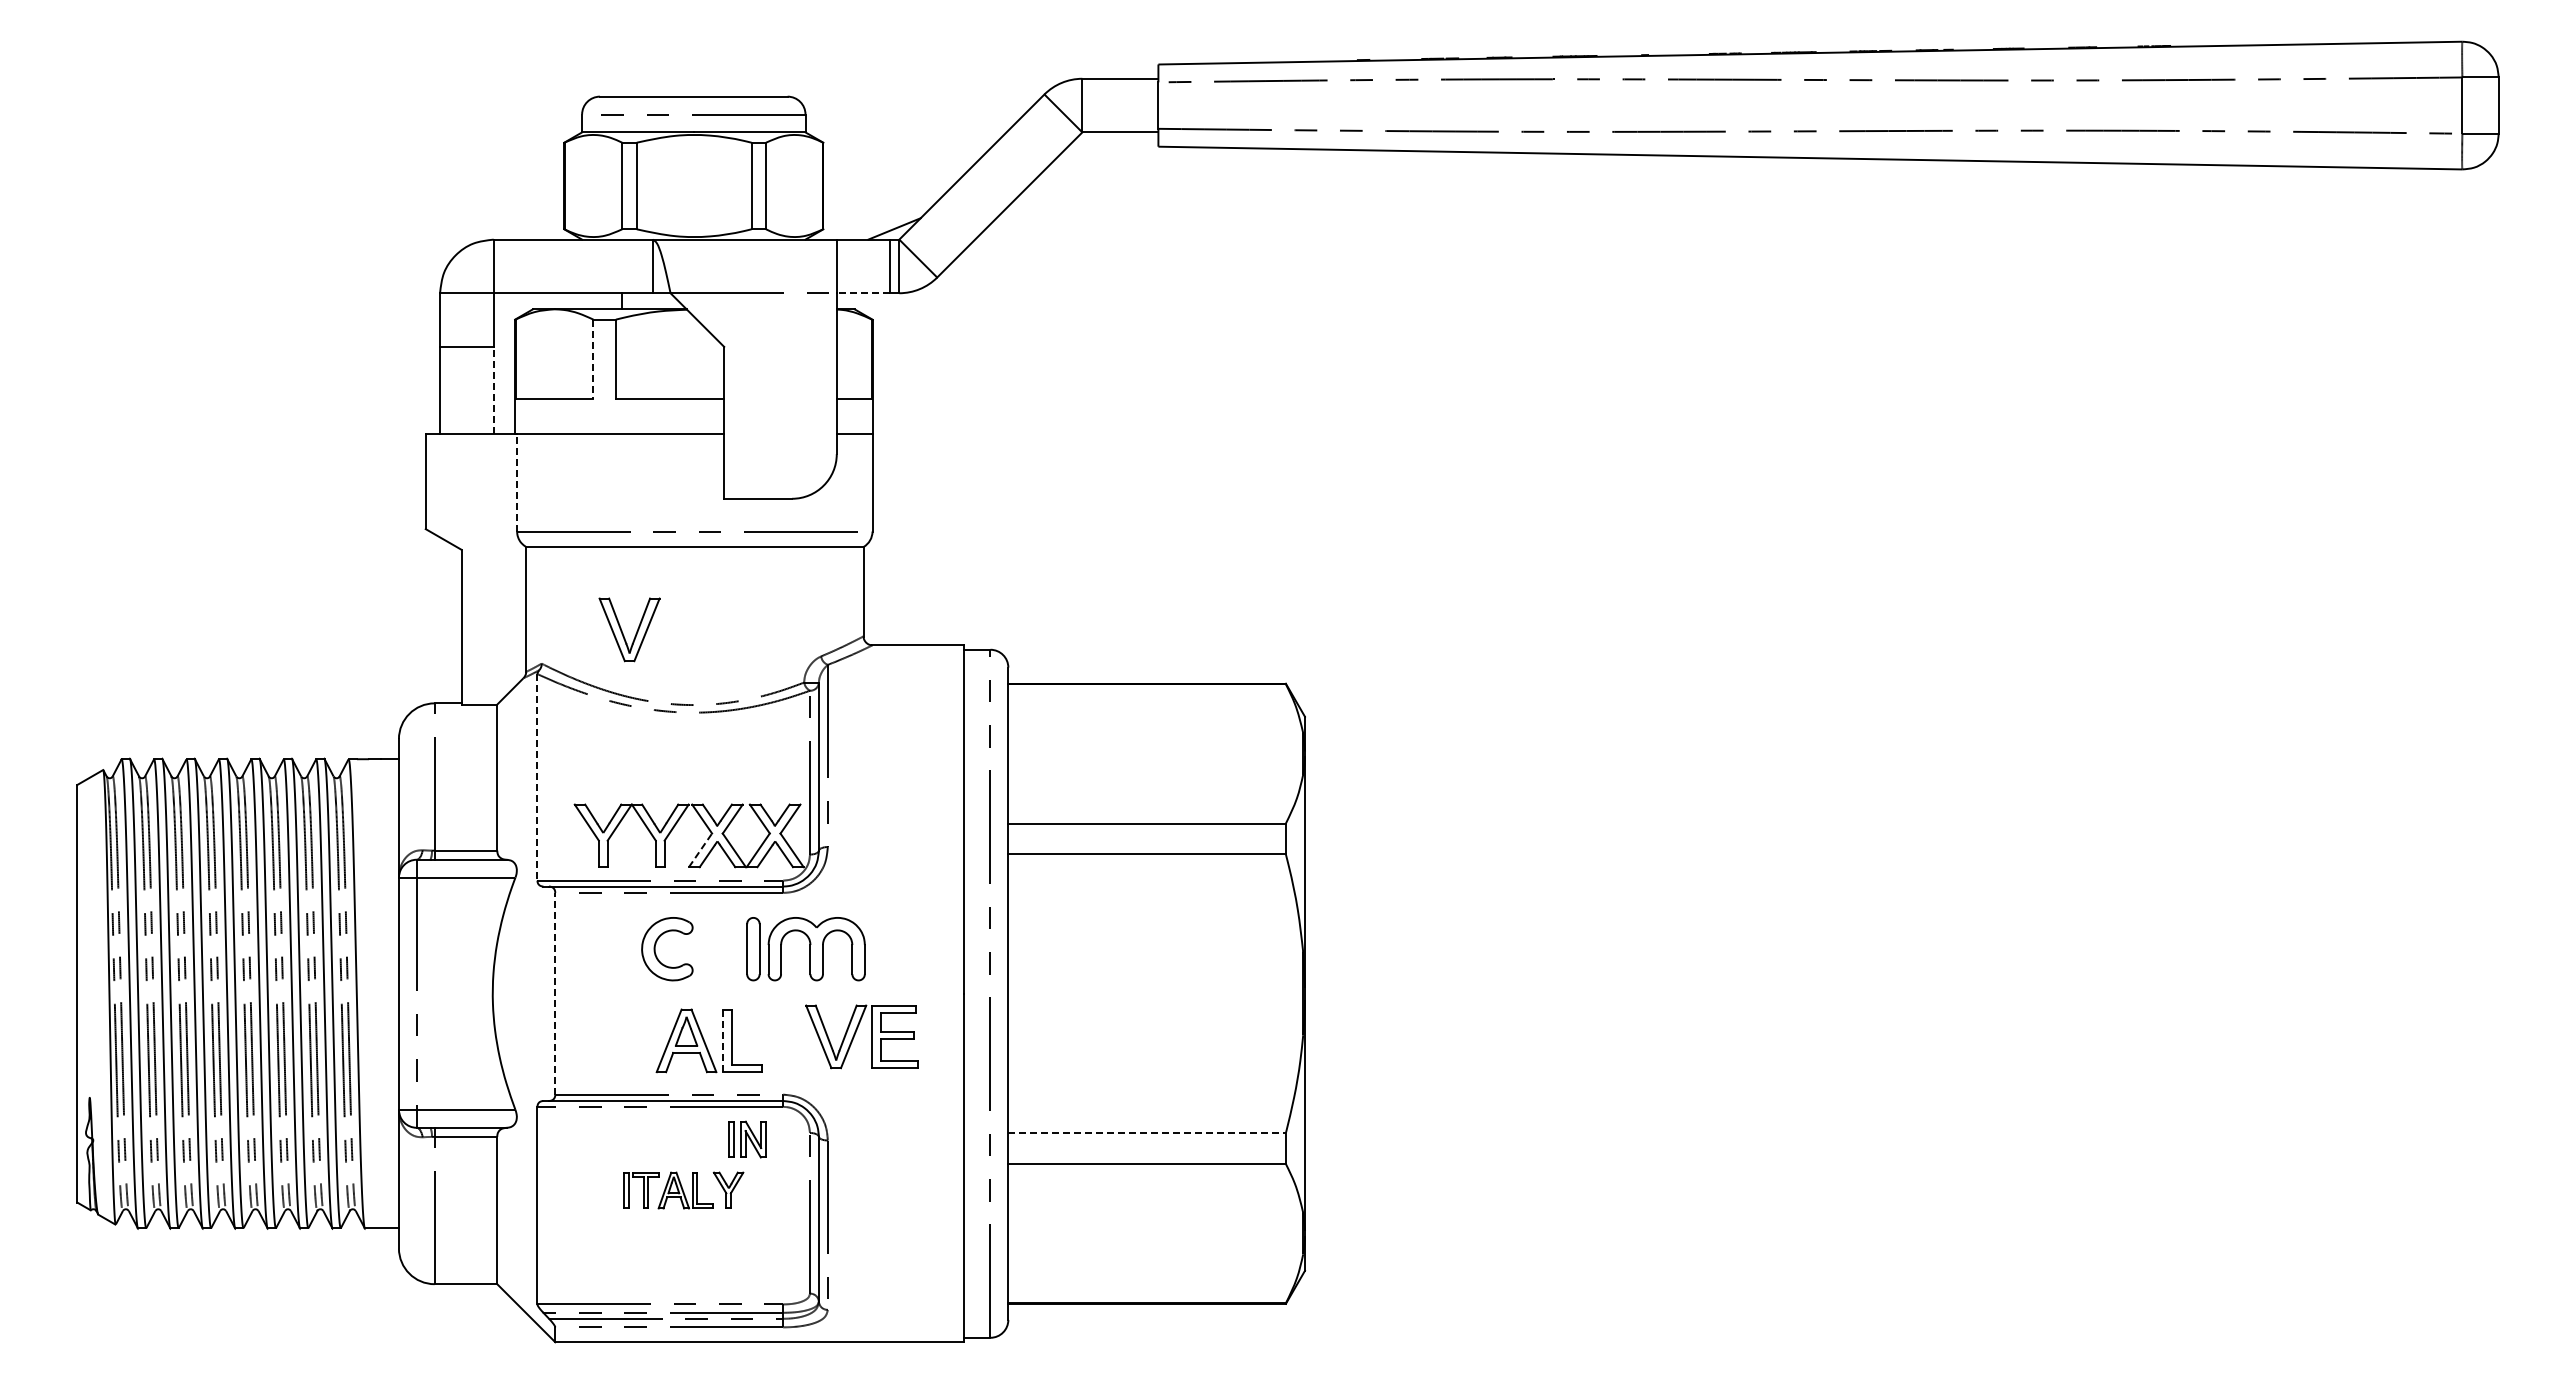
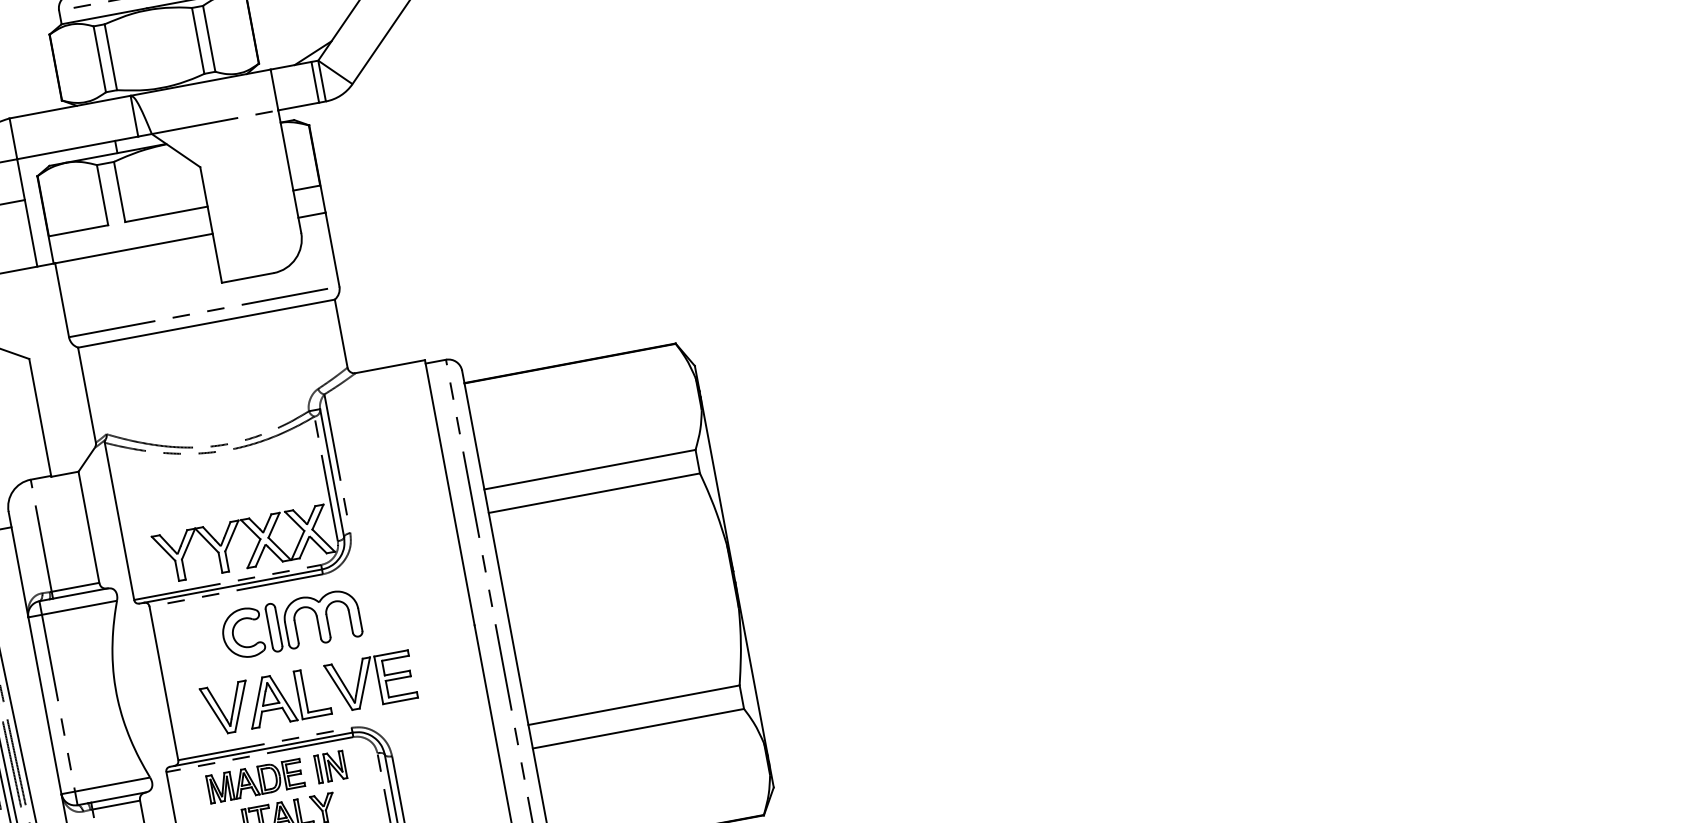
line: (863, 293) -> (298, 106), dashed -> solid
line: (593, 359) -> (102, 195), dashed -> solid
line: (493, 390) -> (30, 233), dashed -> solid
line: (517, 482) -> (62, 299), dashed -> solid
part: (622, 630) -> (221, 710), moved
line: (537, 777) -> (119, 521), dashed -> solid
line: (700, 849) -> (253, 553), dashed -> solid
part: (805, 949) -> (313, 620), moved
line: (555, 993) -> (164, 683), dashed -> solid
part: (855, 1035) -> (366, 681), moved
line: (723, 1041) -> (298, 695), dashed -> solid
line: (1147, 1133) -> (634, 705), dashed -> solid
part: (648, 1139) -> (255, 781), added

